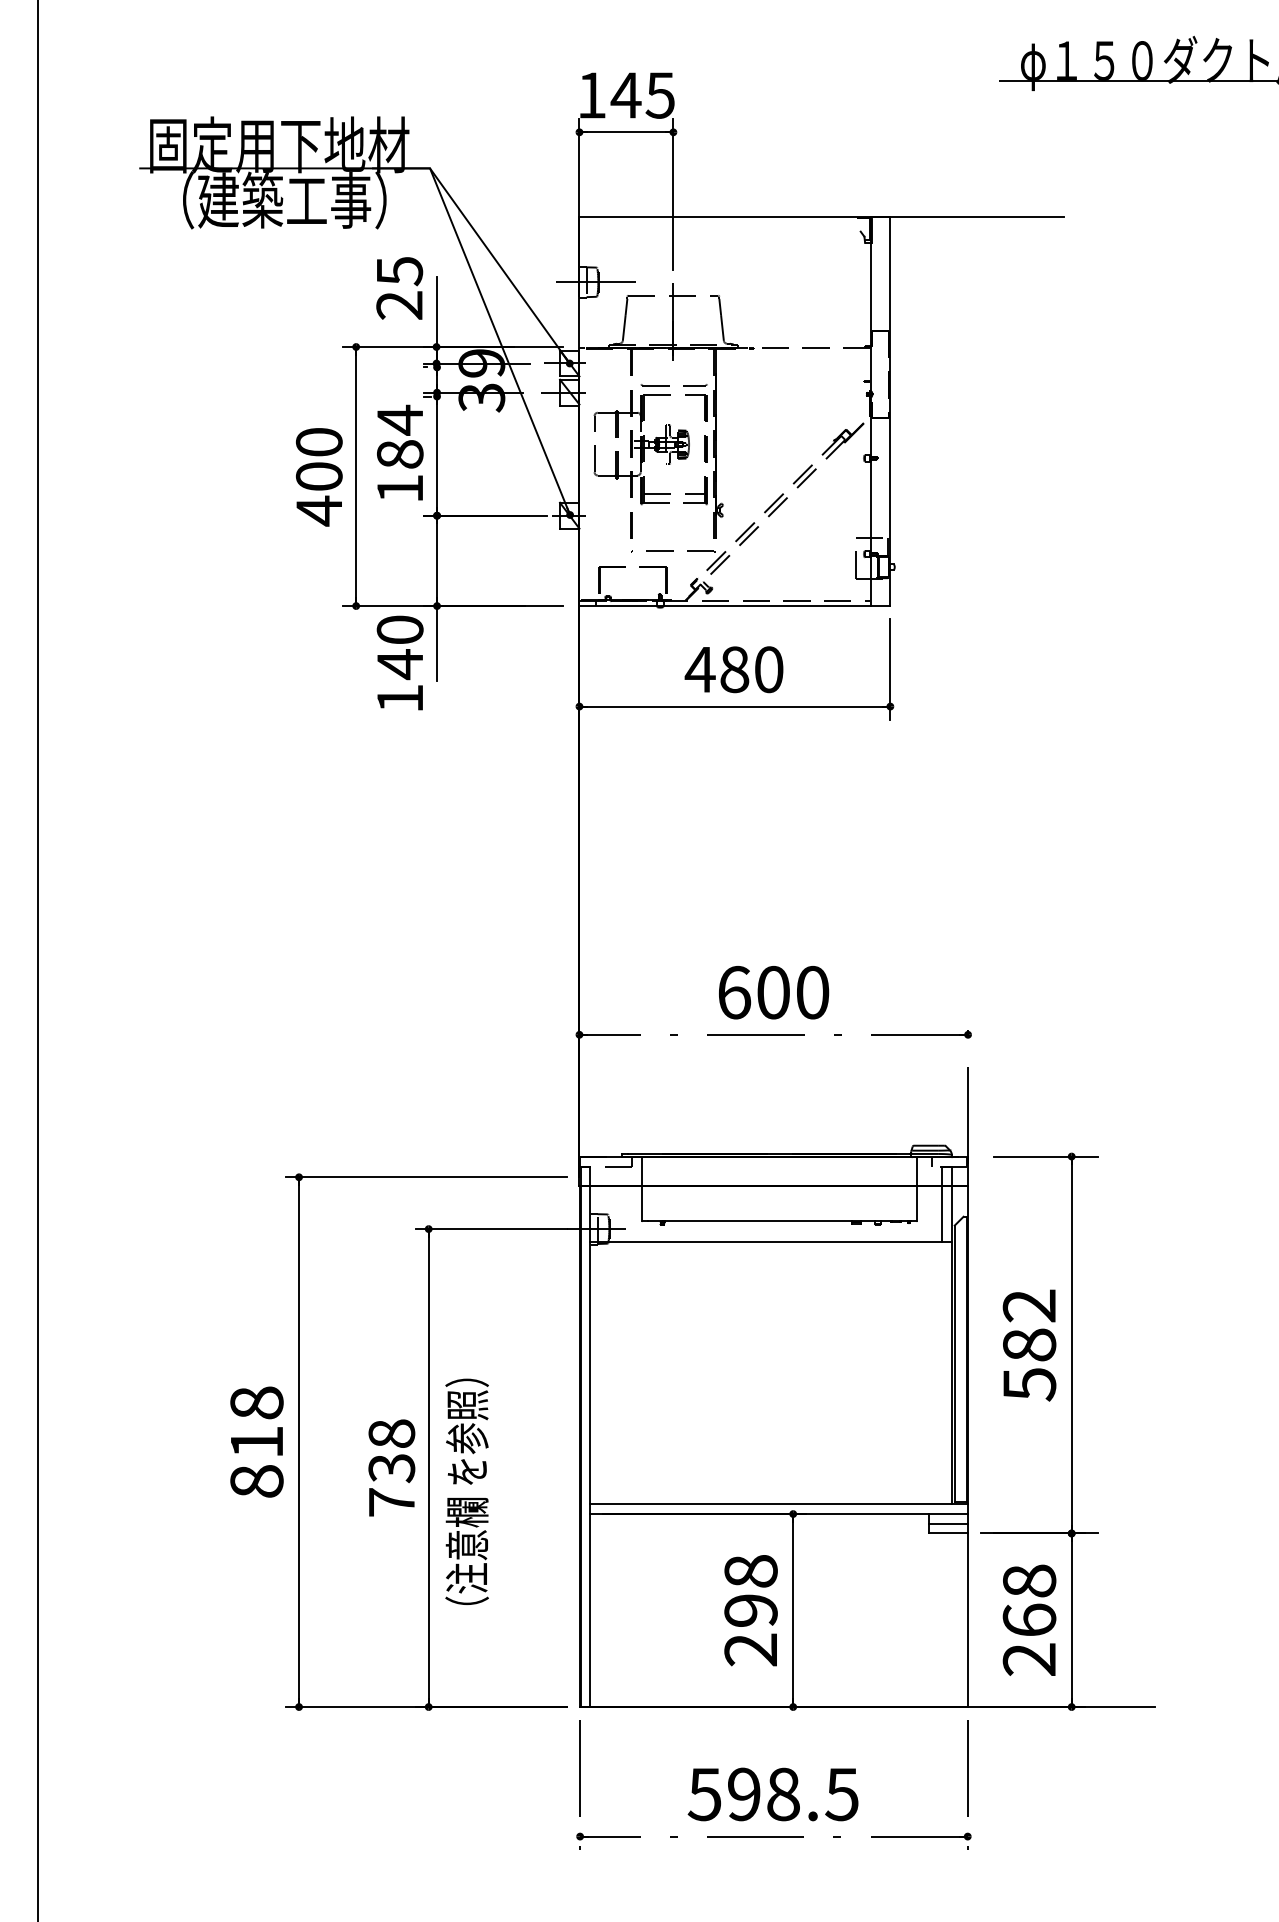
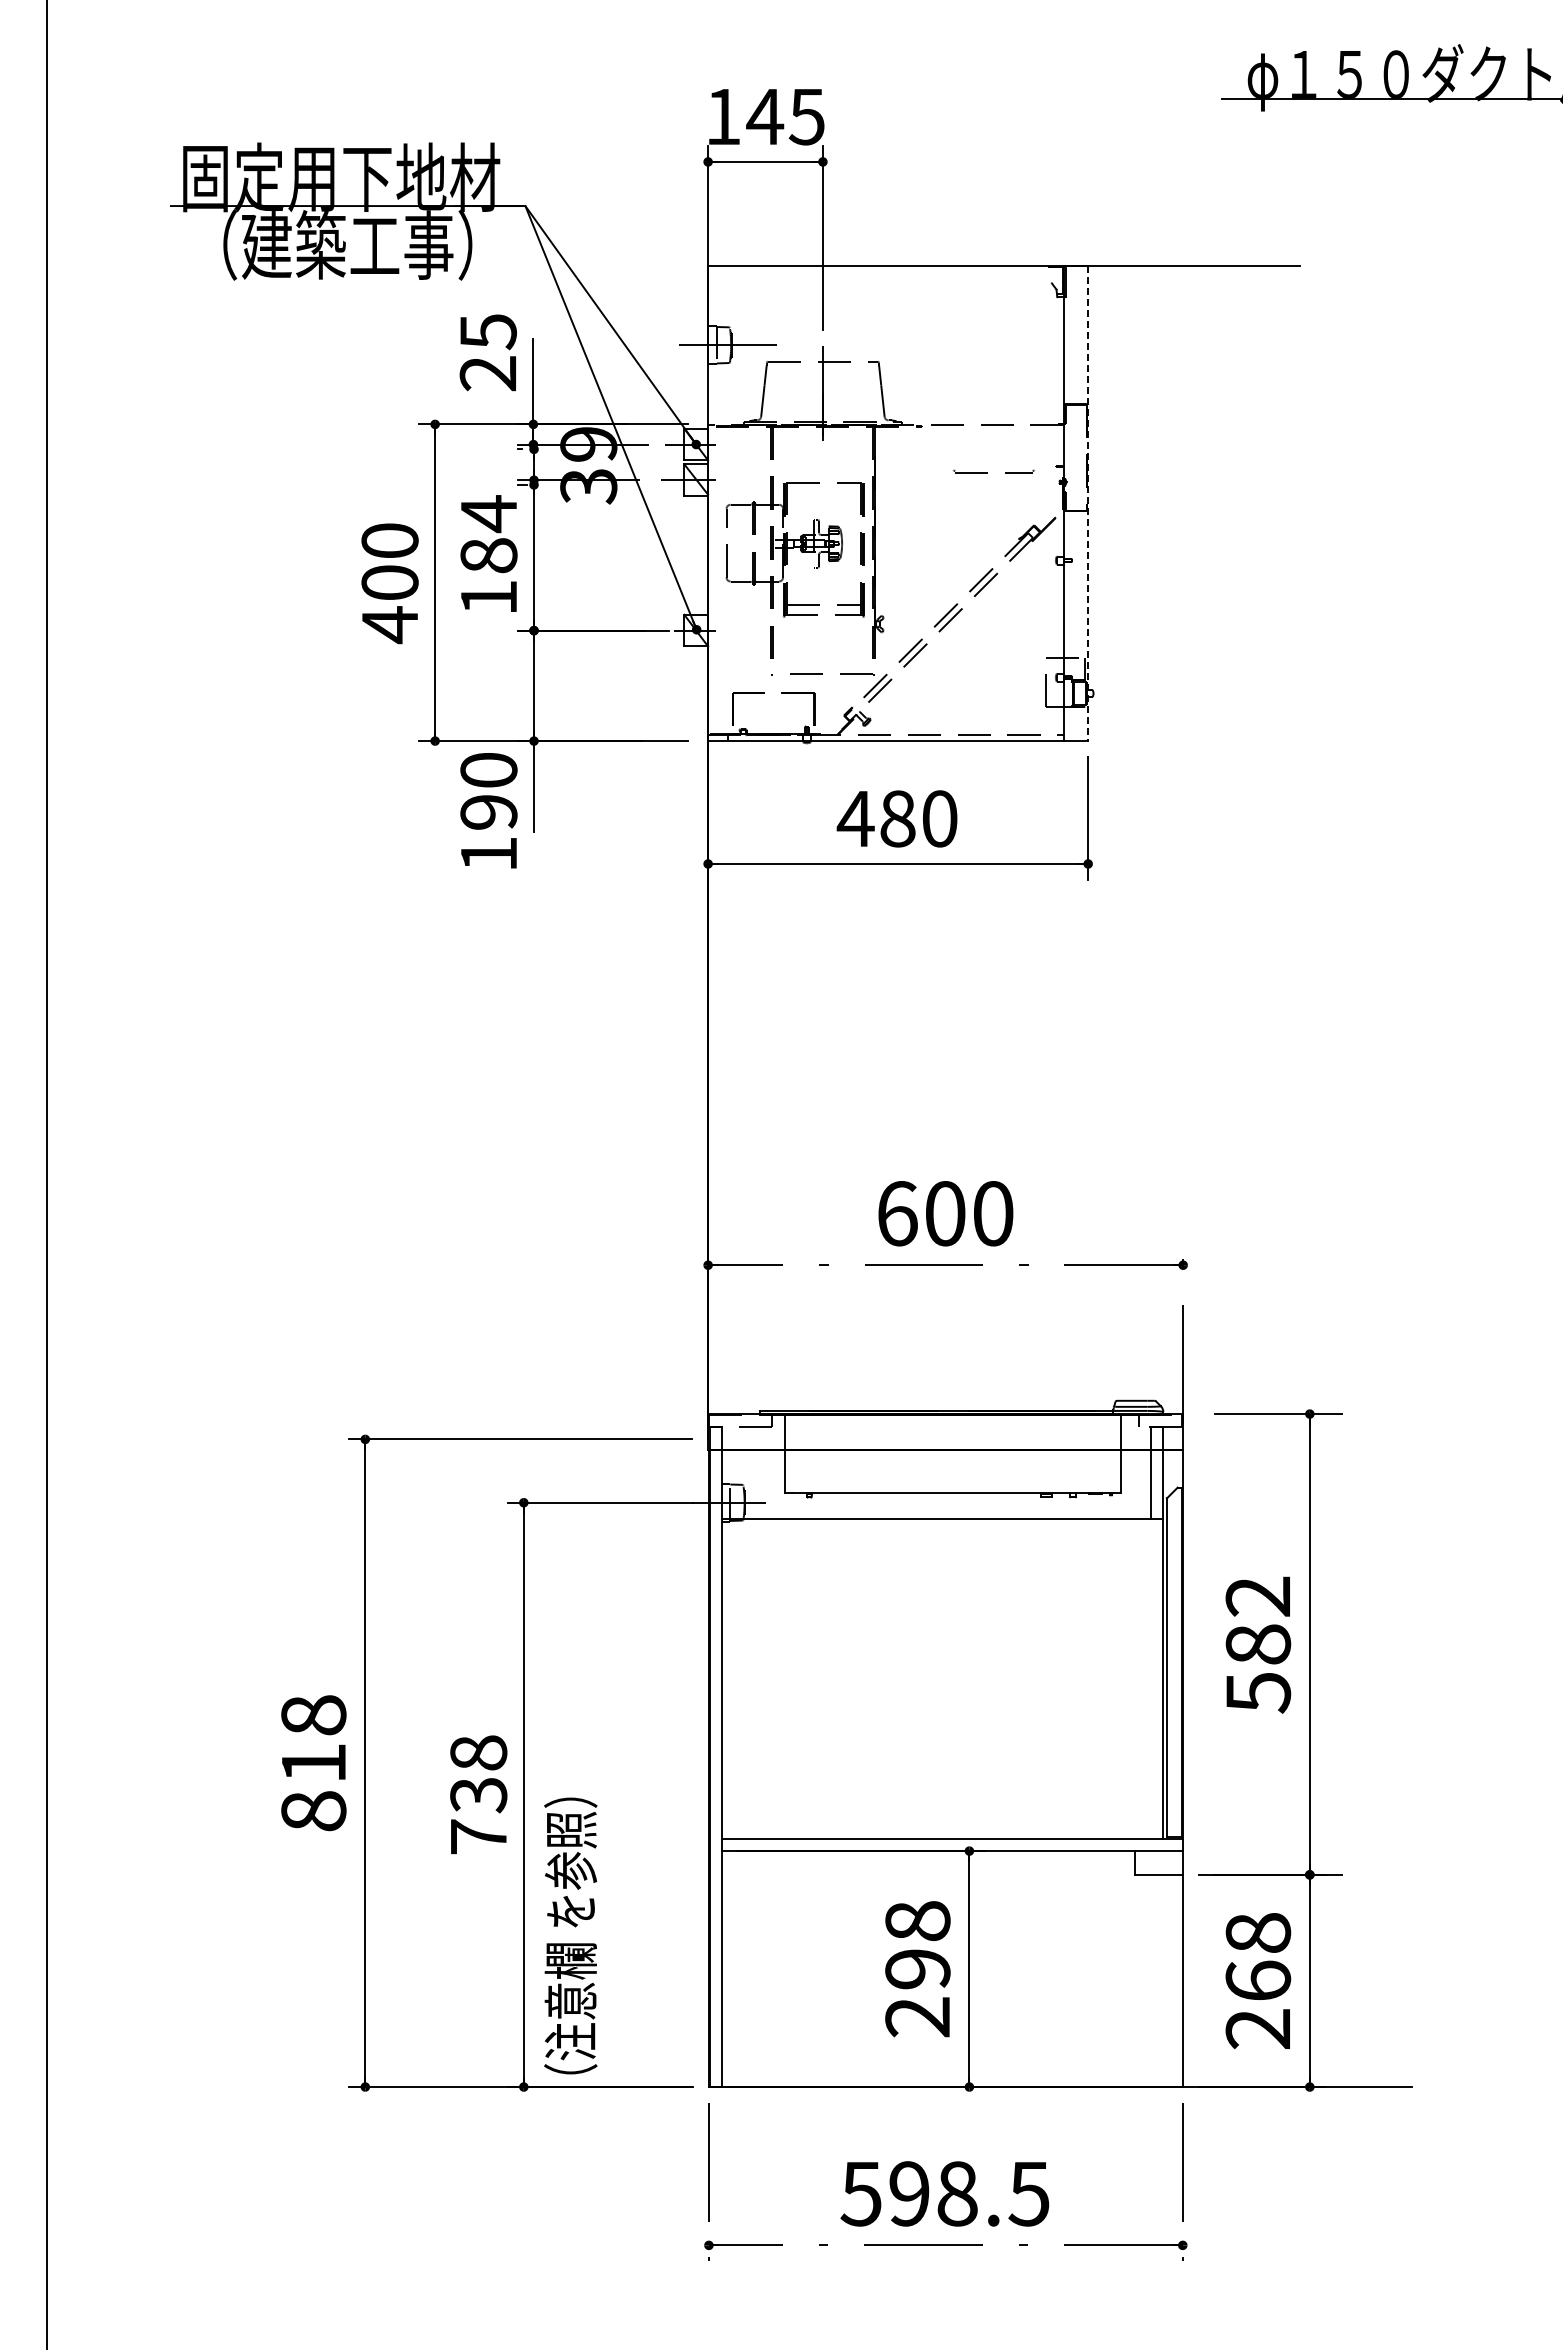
part: (668, 386) -> (987, 472), moved
line: (890, 411) -> (1088, 503), solid -> dashed
text: (399, 664) -> (488, 812), 140 -> 190
text: (466, 1491) -> (570, 1935), moved
line: (947, 1523) -> (1158, 1862), removed

